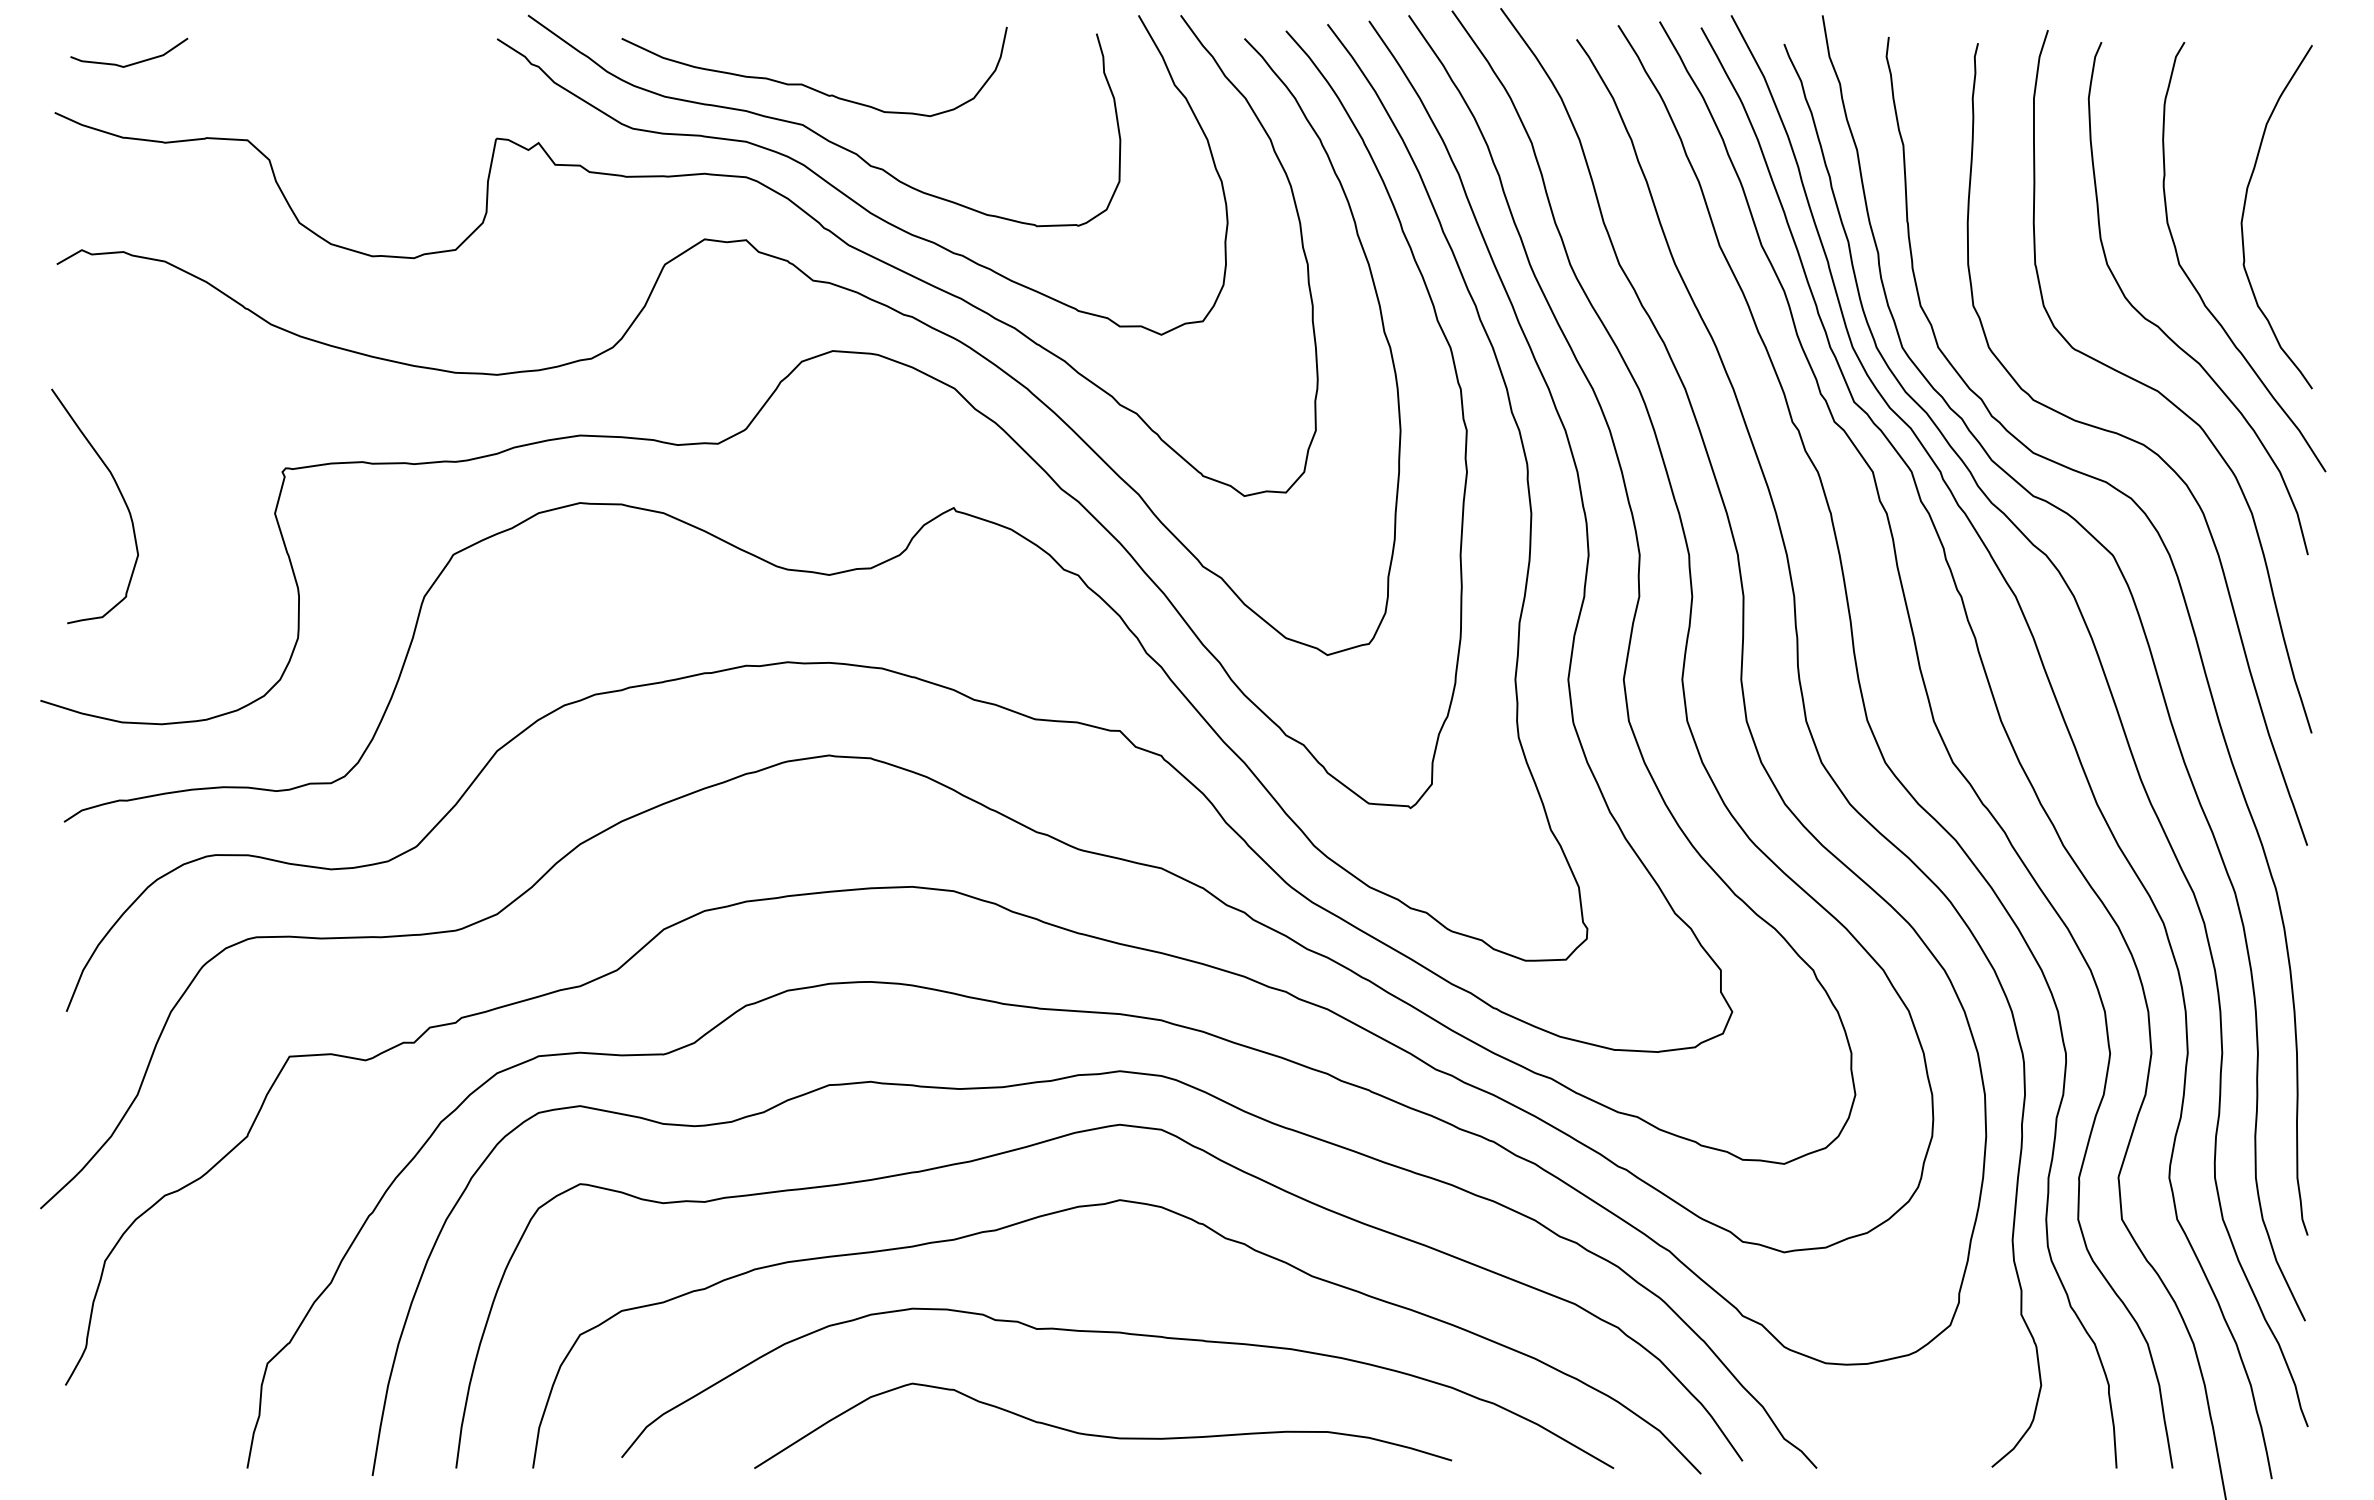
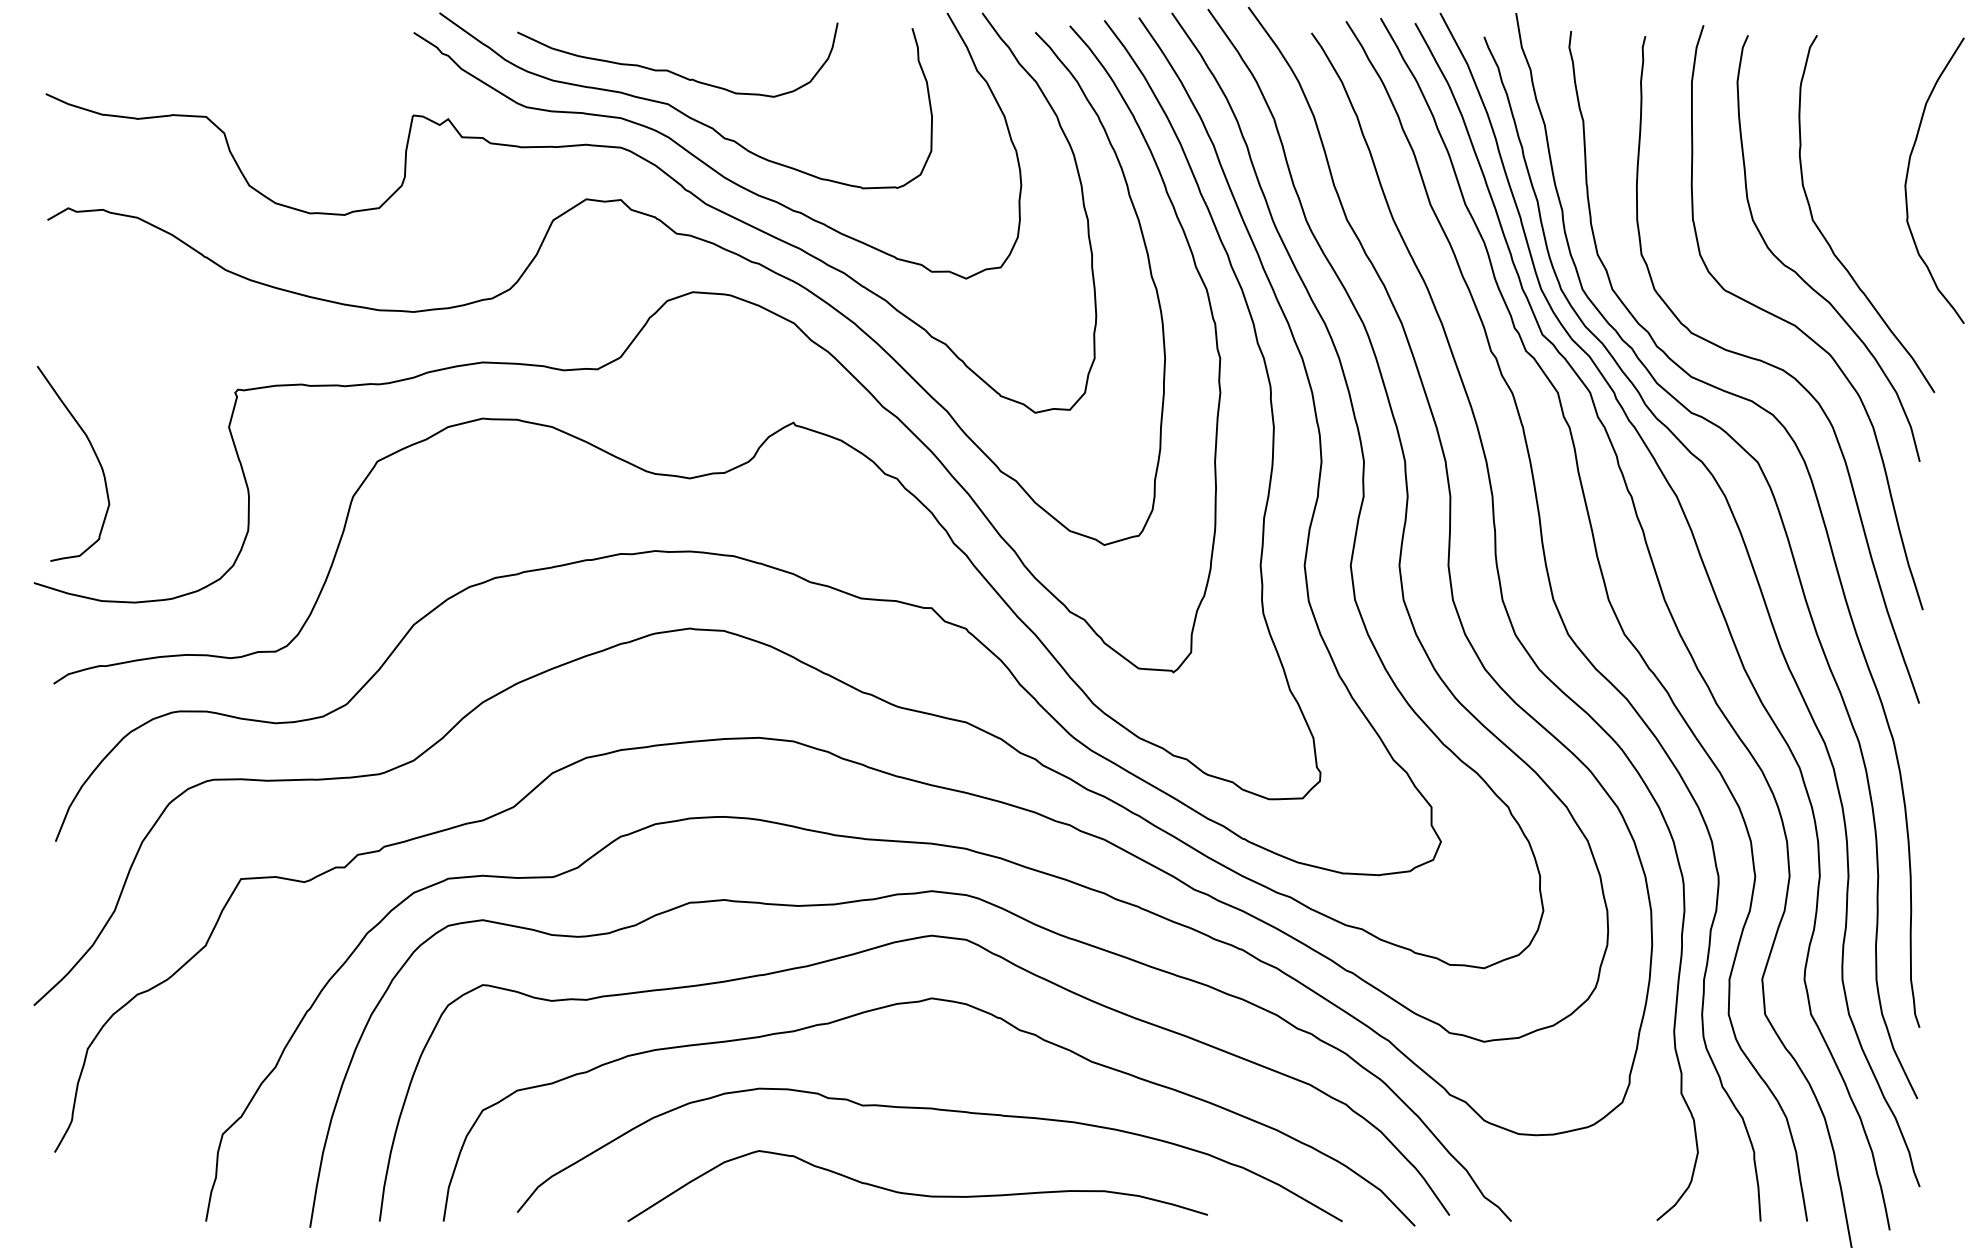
curve: (134, 62) -> (112, 52), removed
curve: (2244, 213) -> (1907, 177), moved
curve: (120, 494) -> (94, 453), moved

